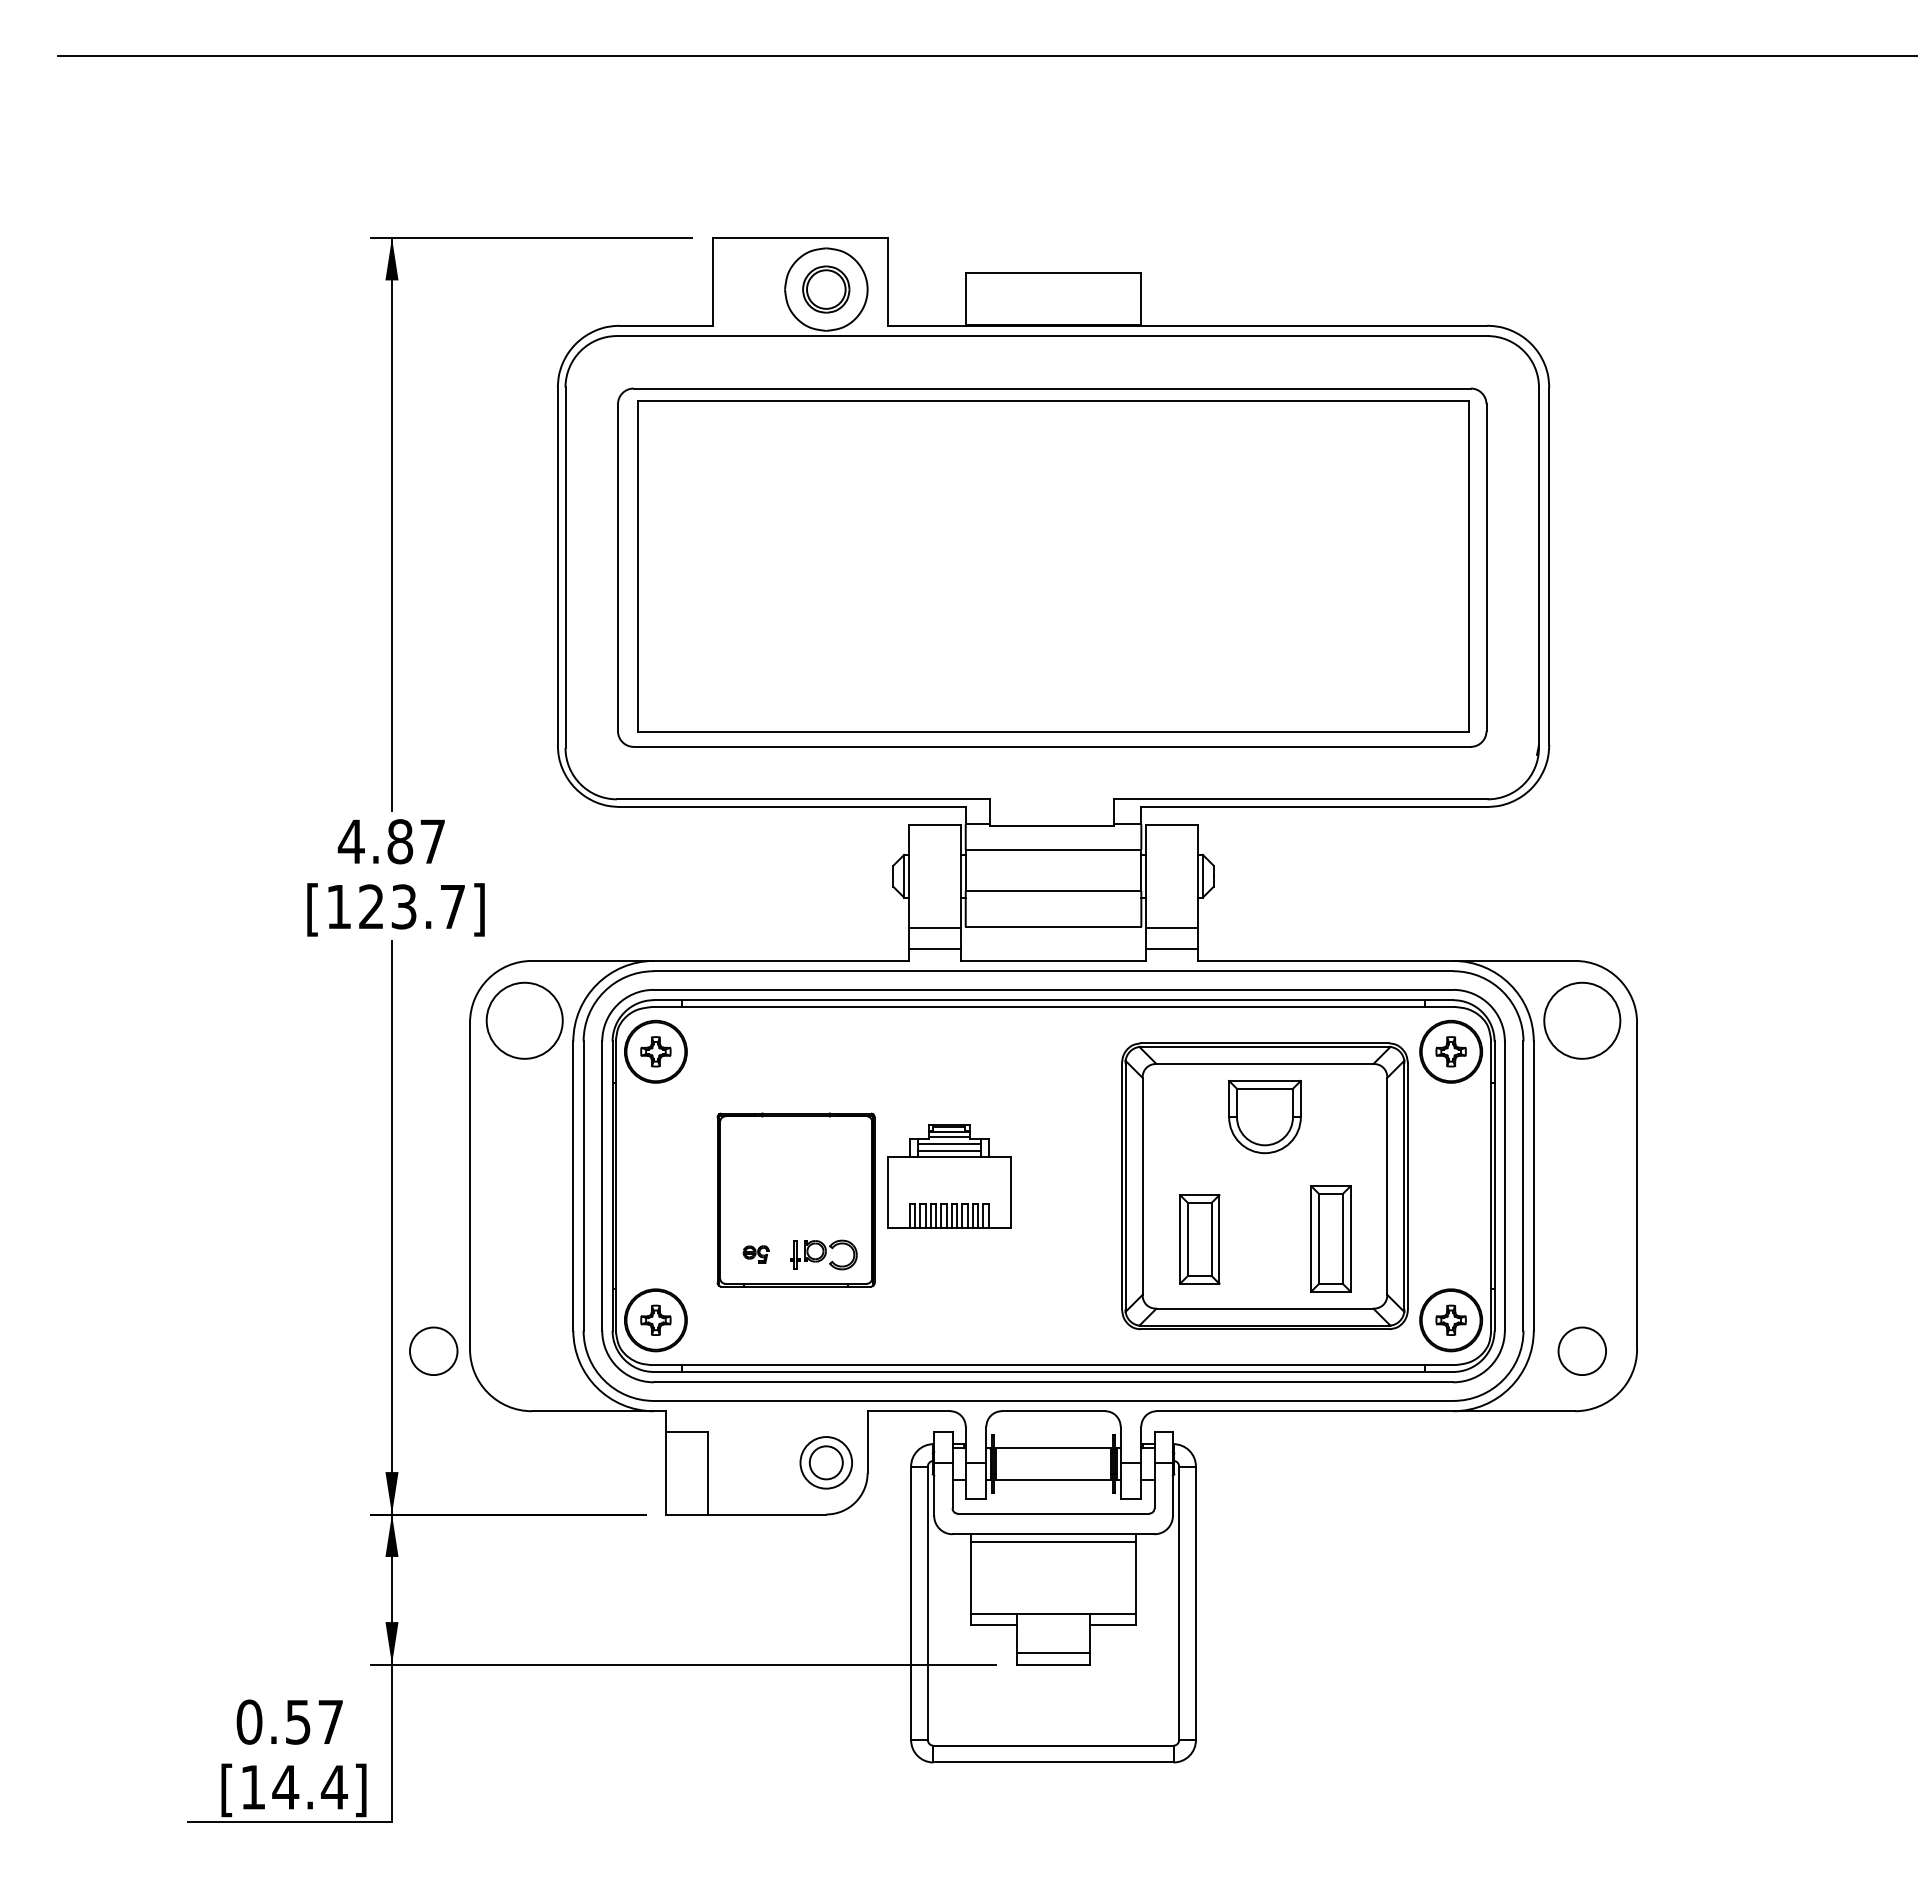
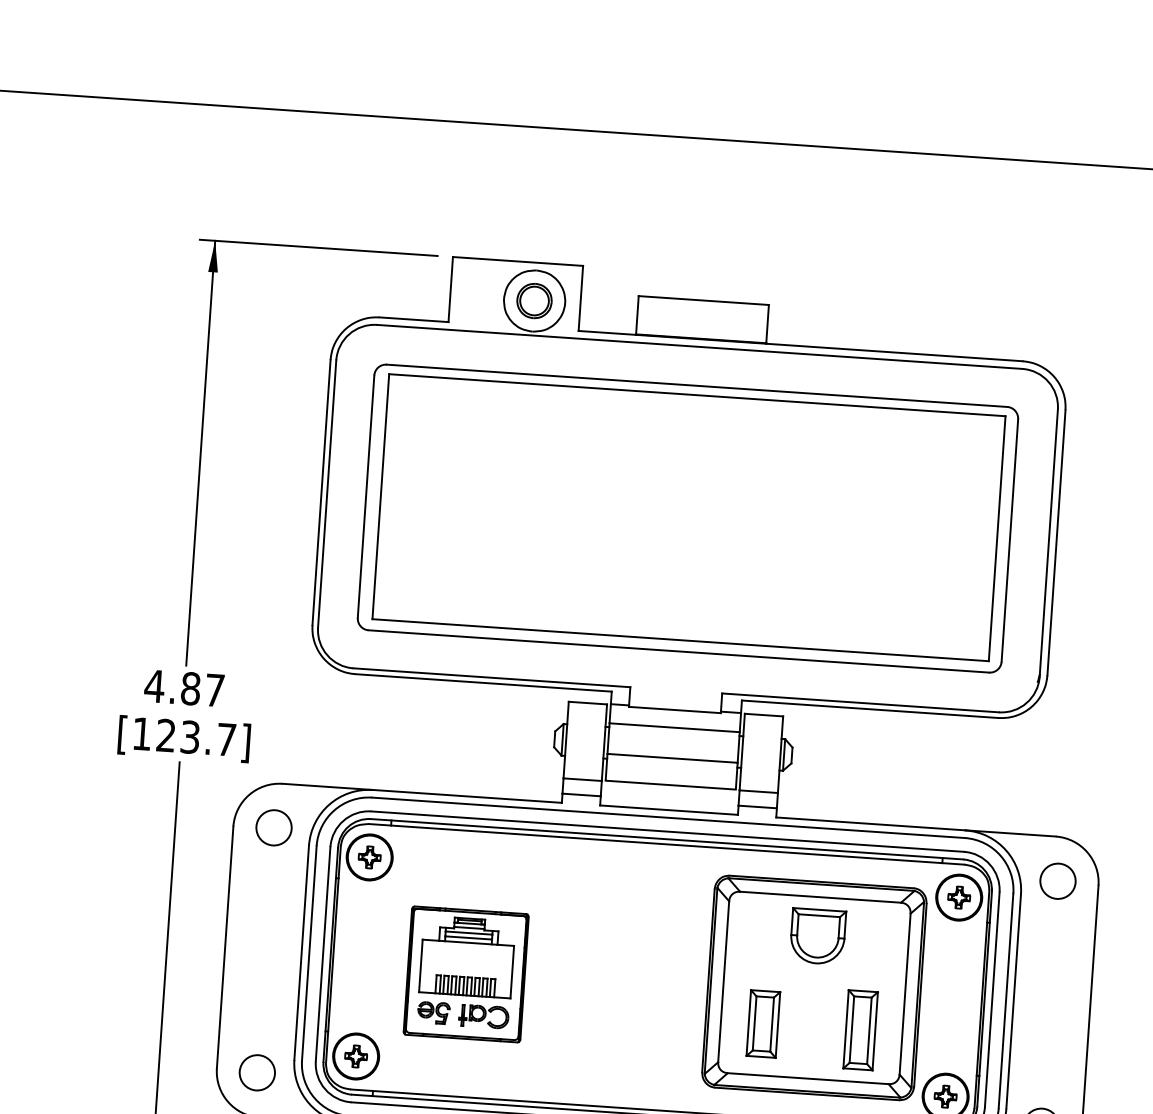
circle: (524, 1020) -> (273, 827), size x0.62
circle: (1582, 1020) -> (1058, 881), size x0.62
part: (949, 1176) -> (467, 956), moved
part: (755, 1254) -> (433, 1012), size x1.67
circle: (433, 1350) -> (257, 1072), moved

